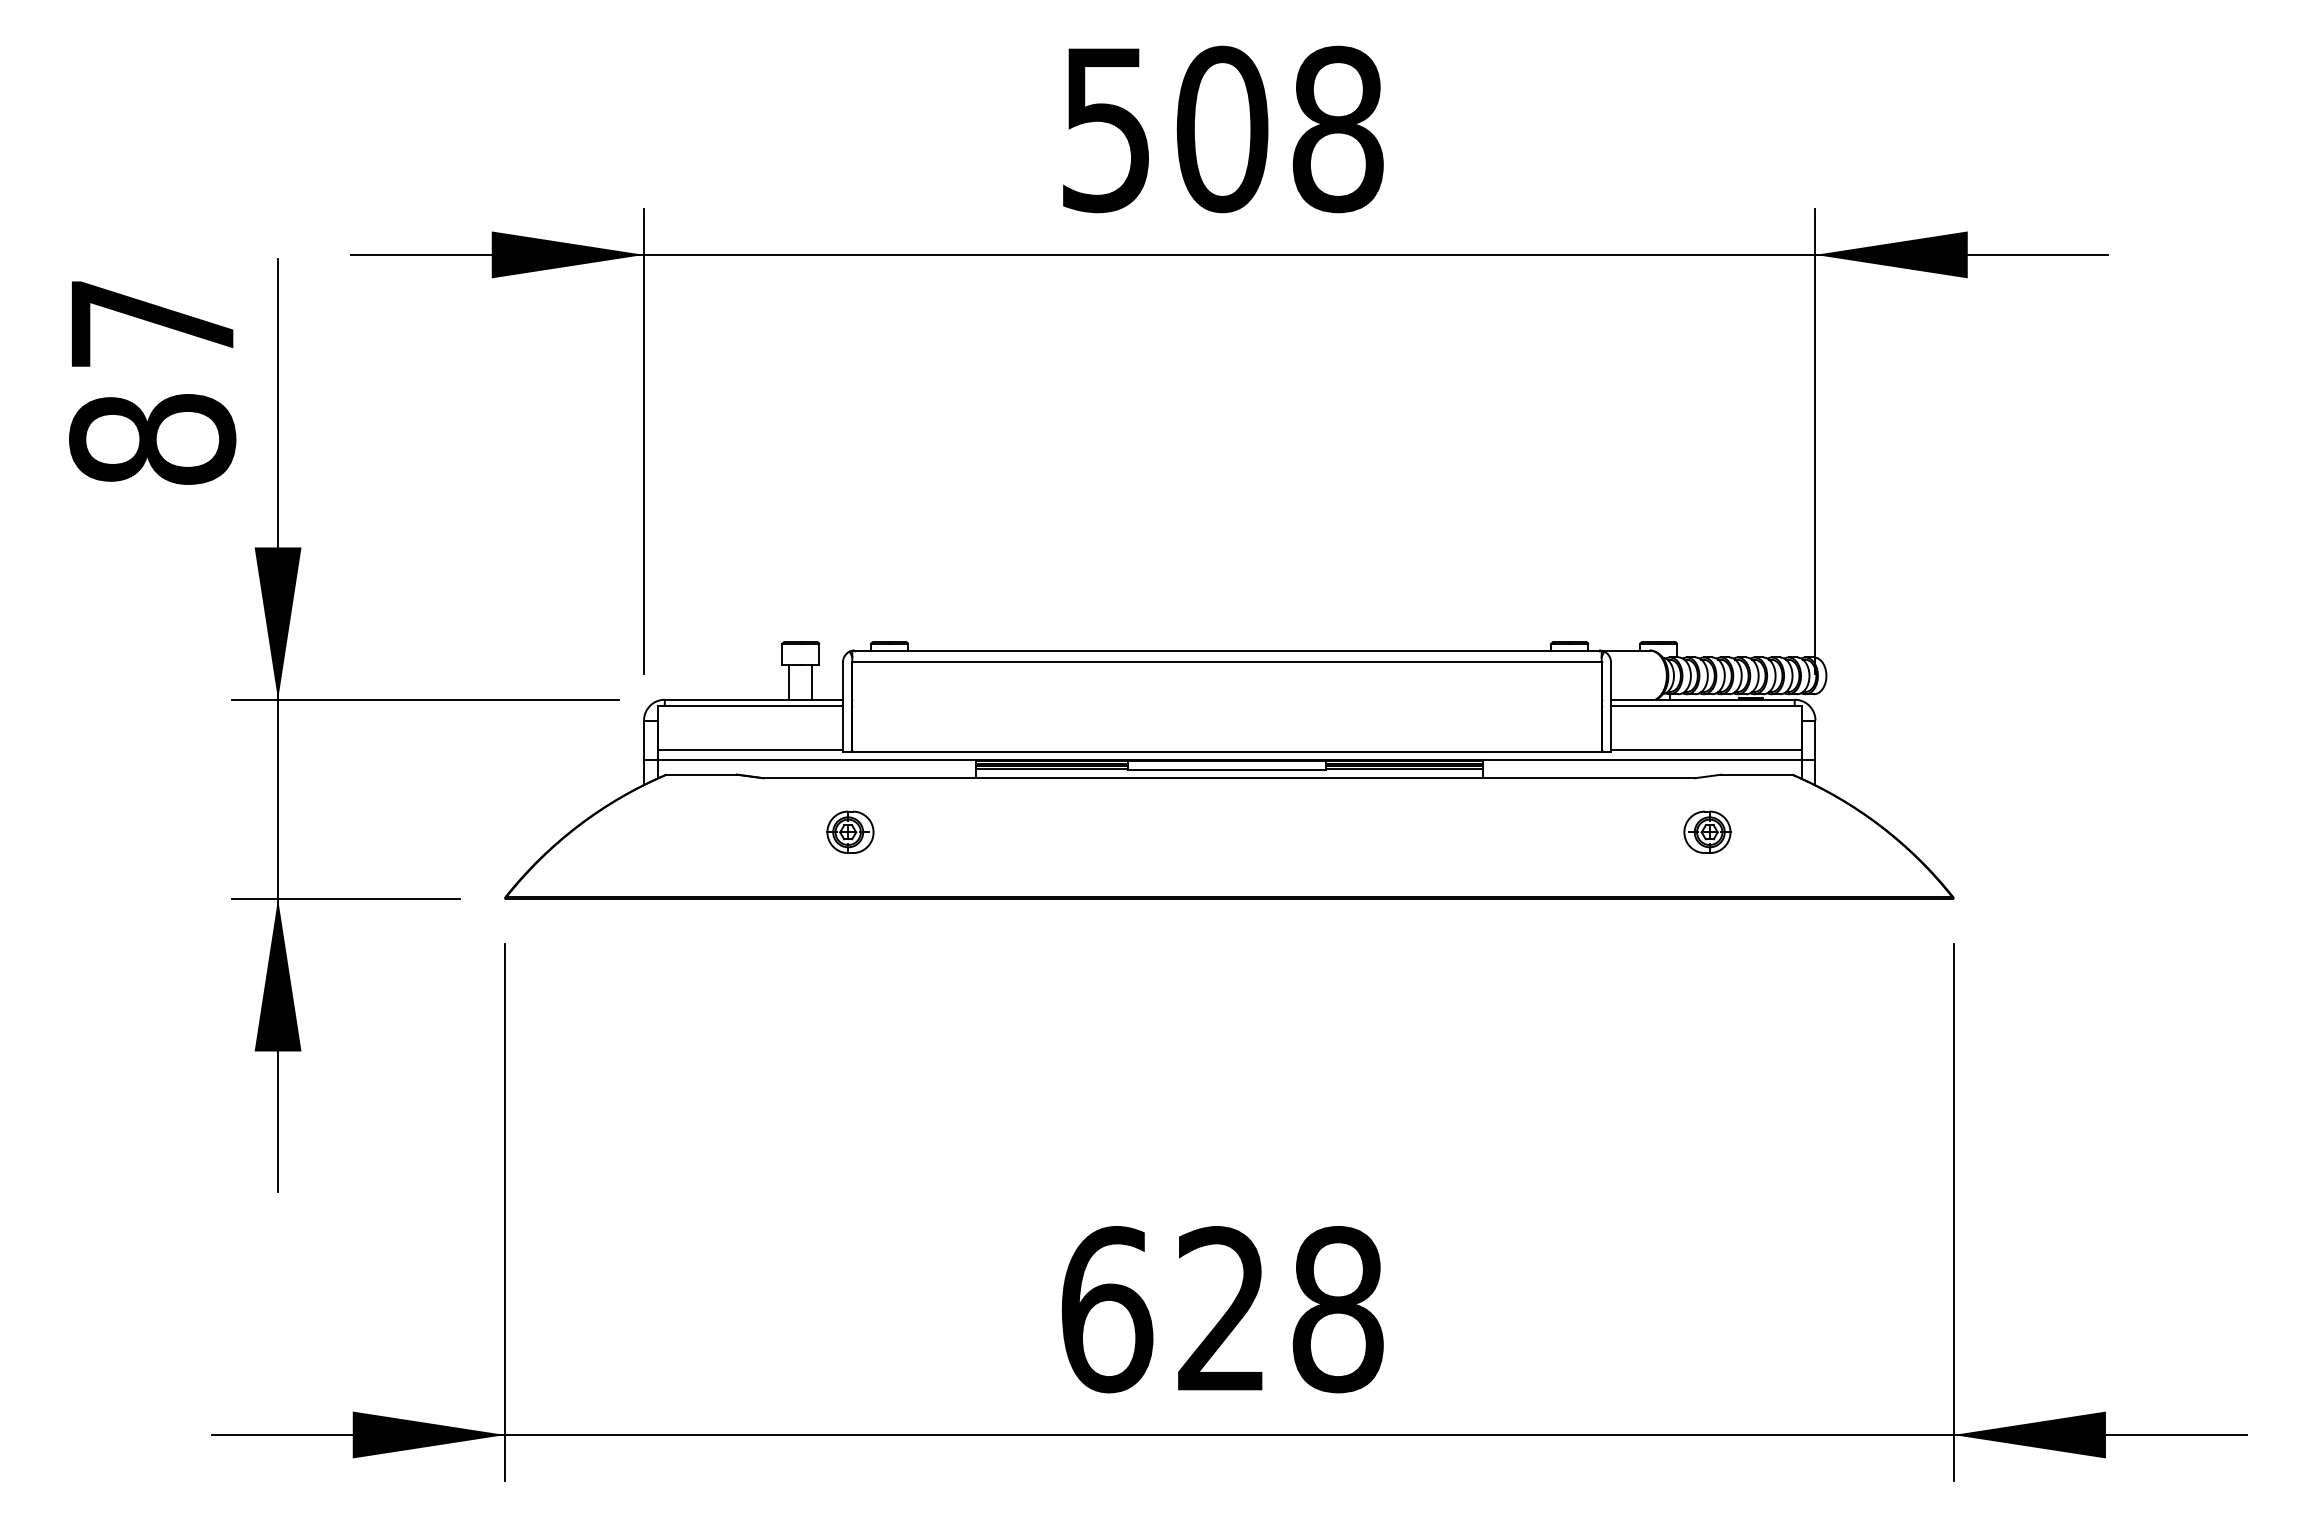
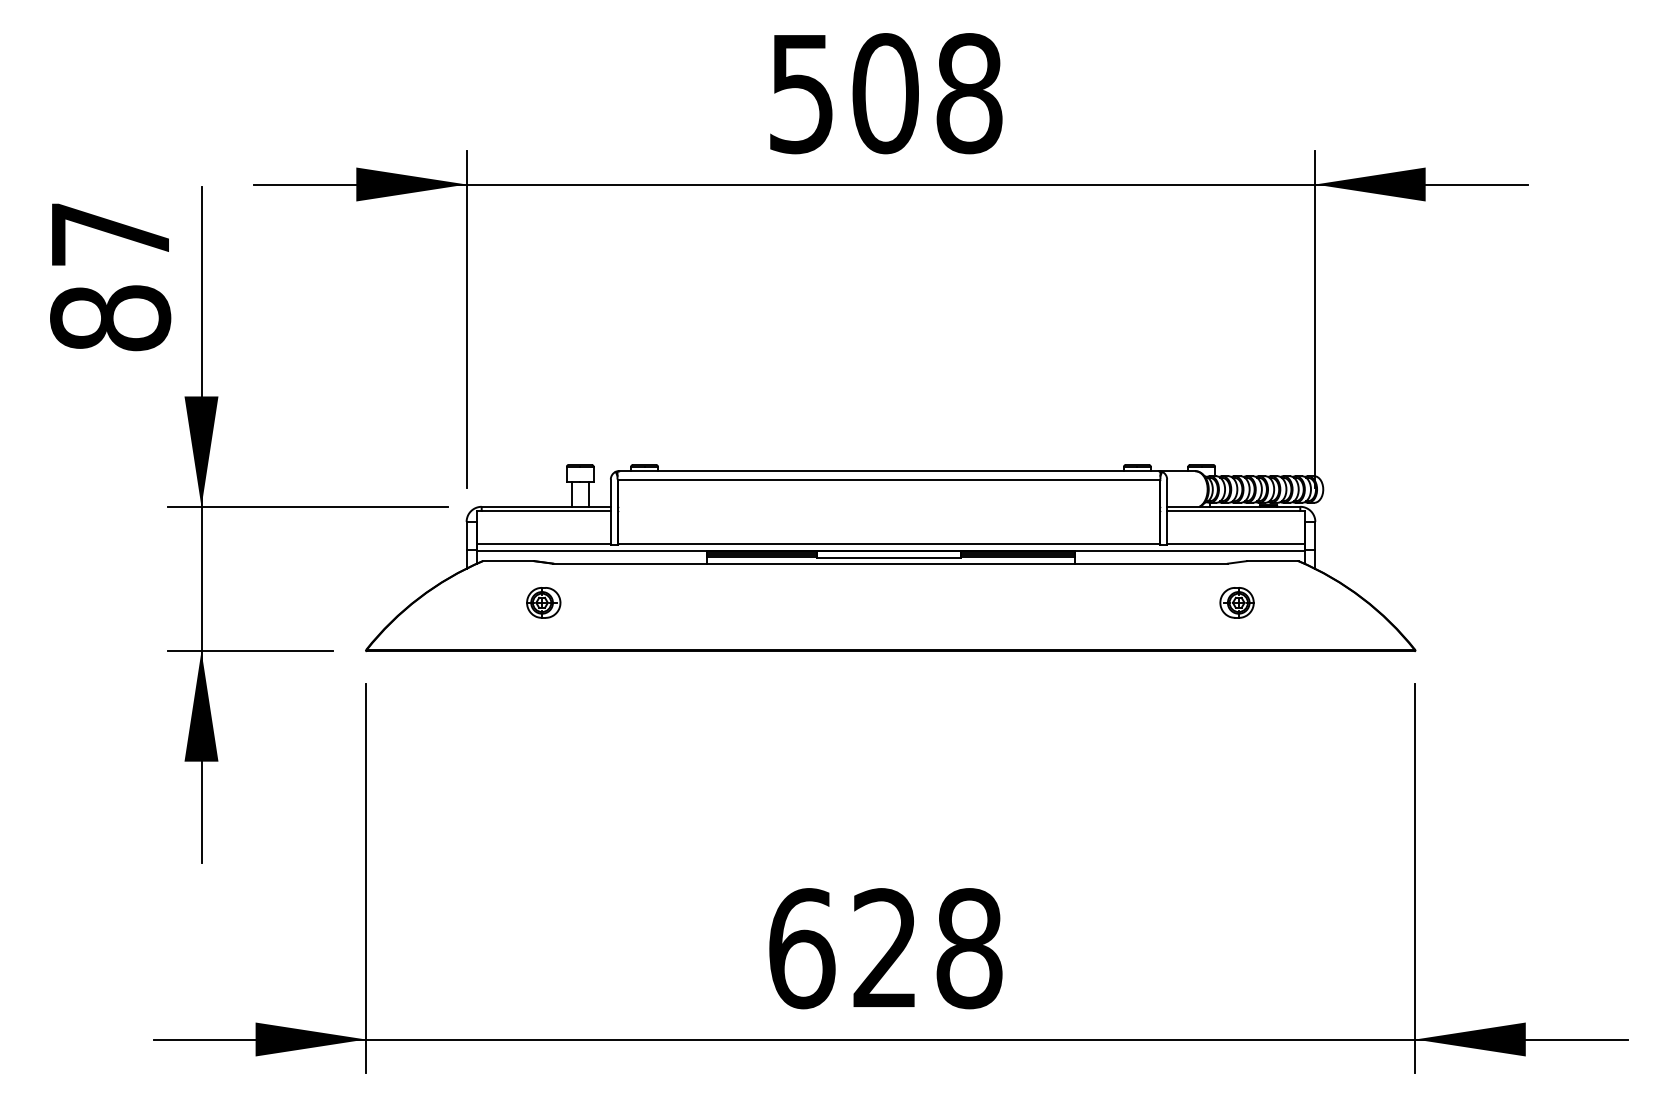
part: (850, 831) -> (543, 602), moved

